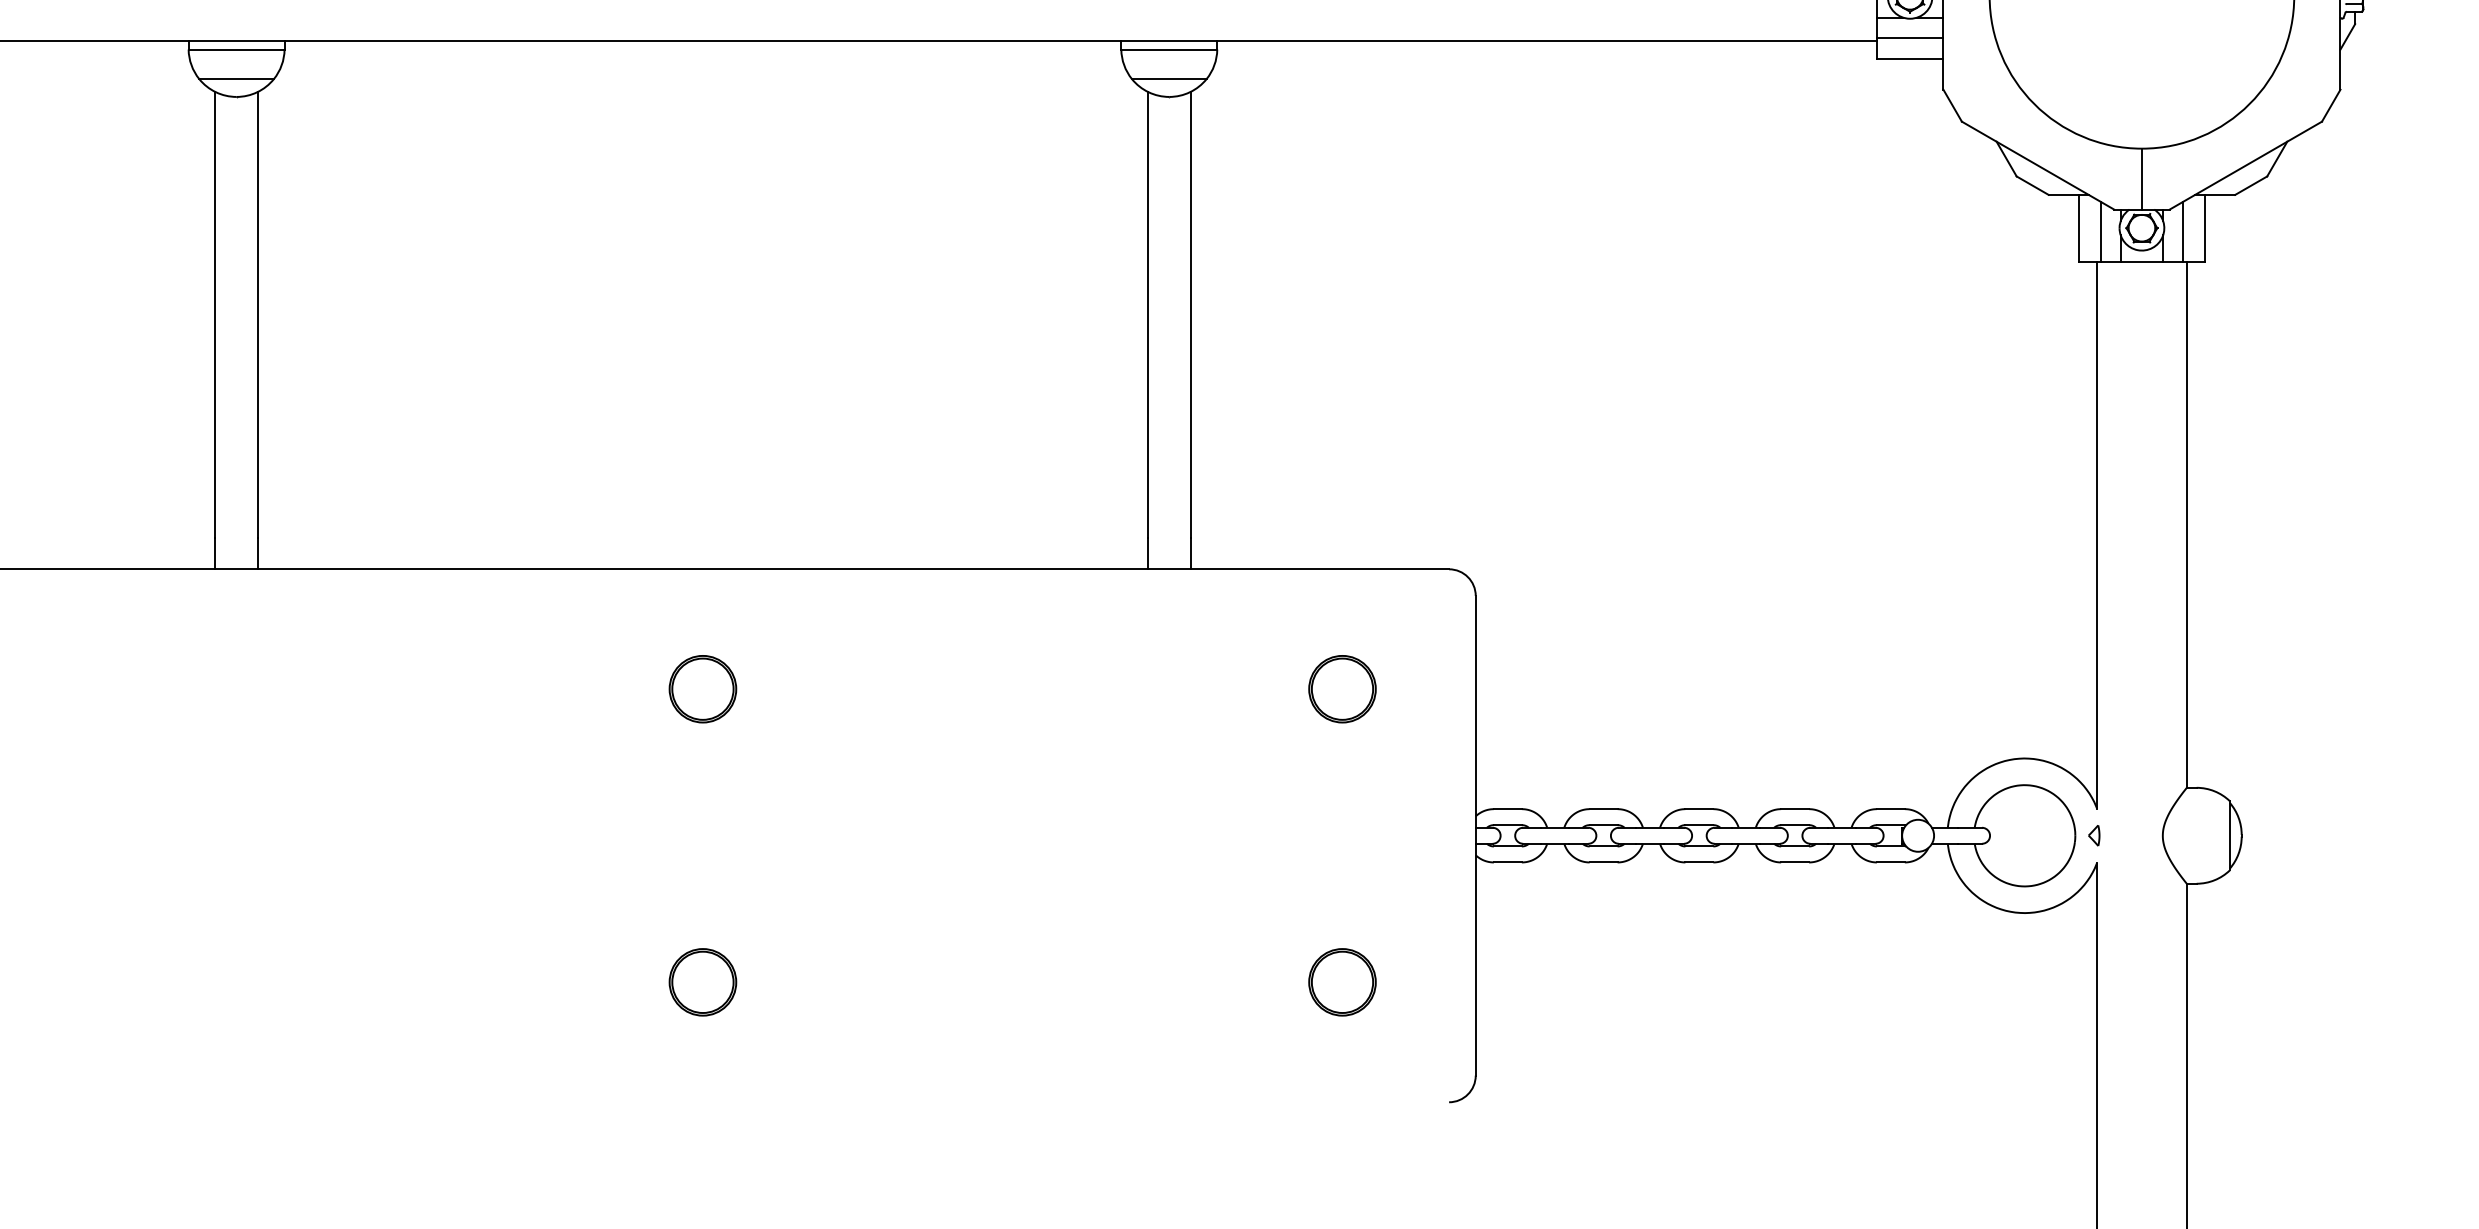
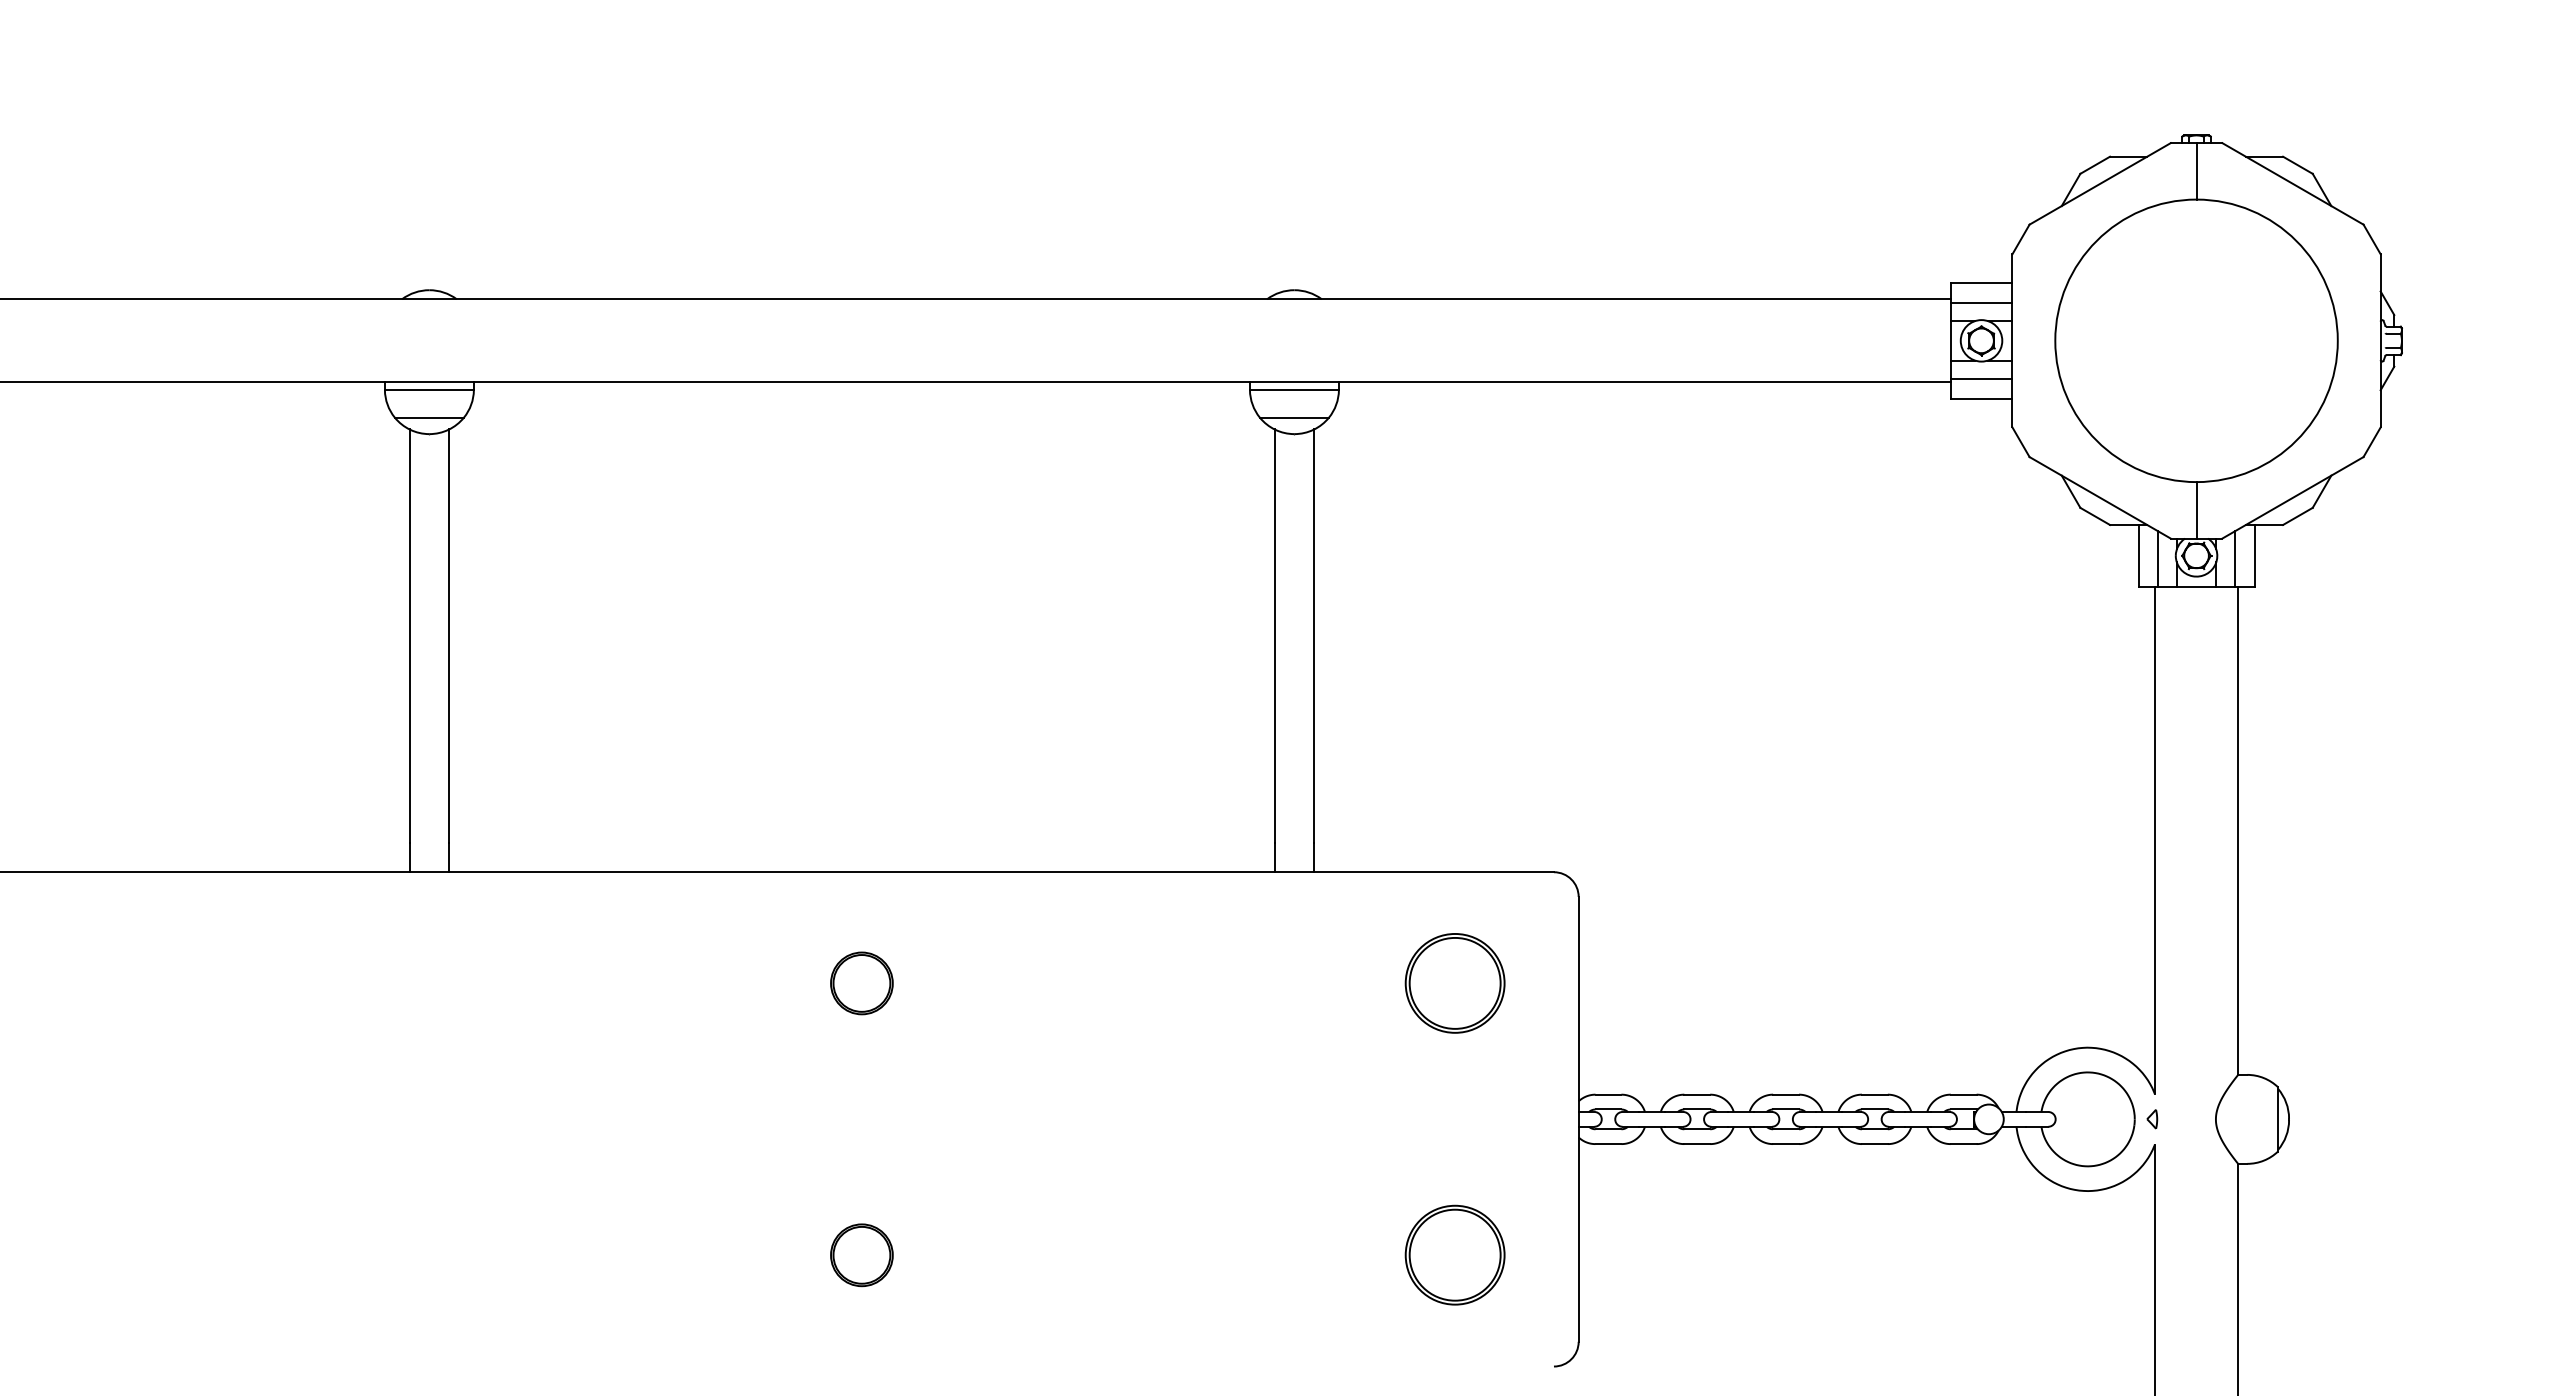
part: (1341, 689) -> (1454, 983), size x1.6
part: (1341, 982) -> (1454, 1255), size x1.6

